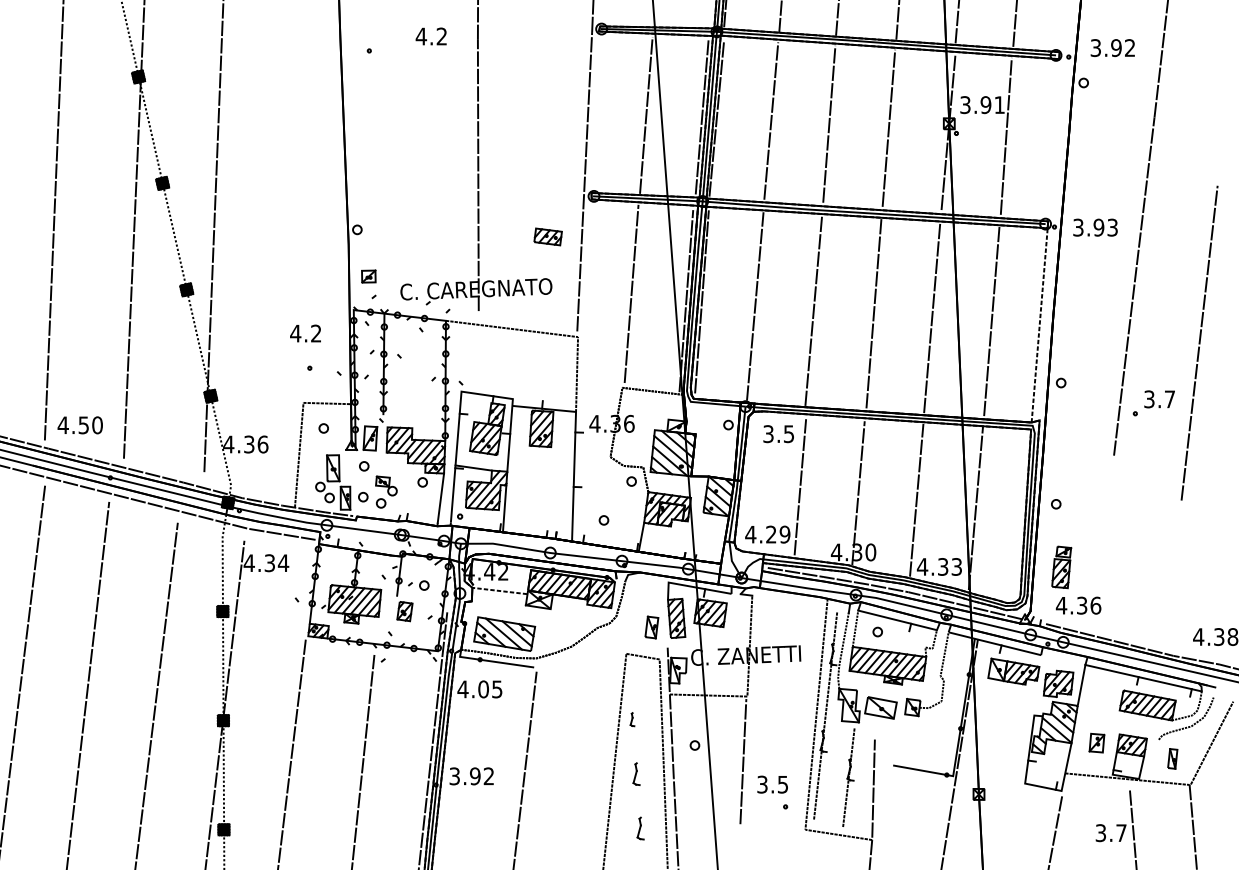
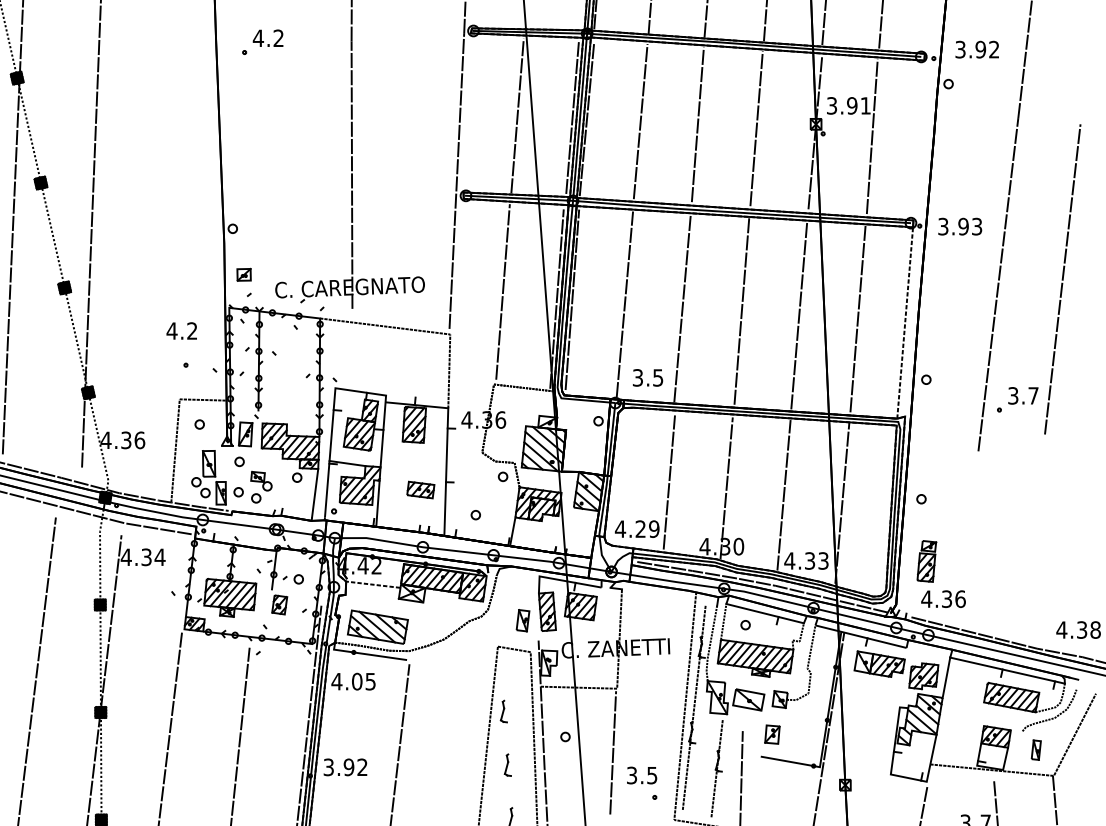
text: (430, 36) -> (267, 38), moved
part: (547, 236) -> (420, 489), moved
line: (1199, 342) -> (1062, 278), moved
text: (778, 434) -> (647, 378), moved
part: (632, 719) -> (503, 711), size x1.67
part: (1096, 742) -> (771, 733), moved

